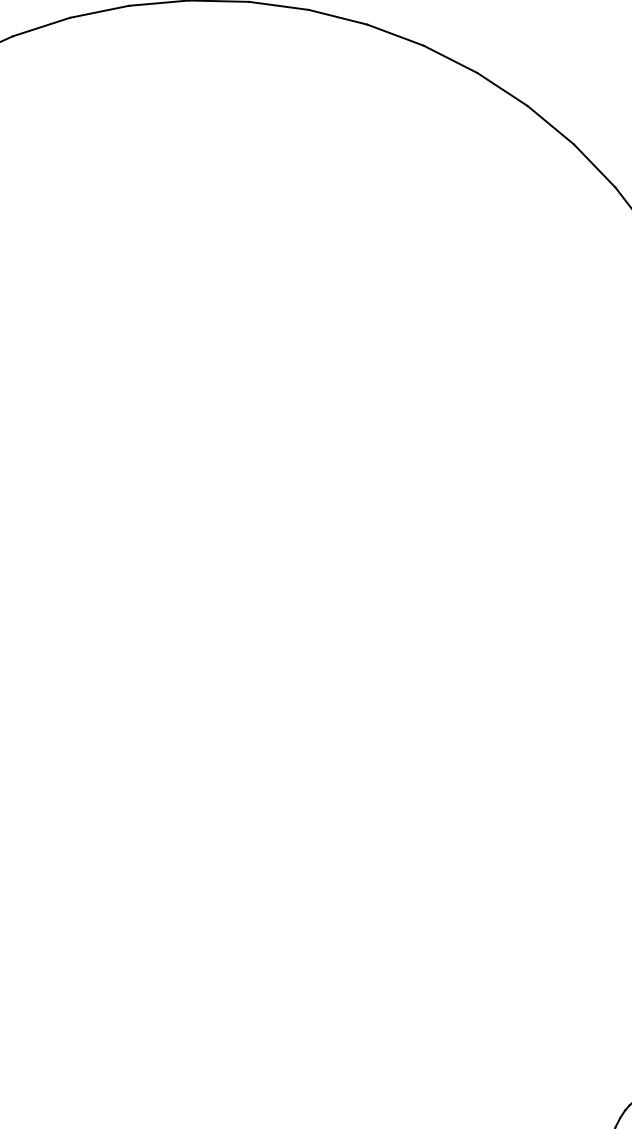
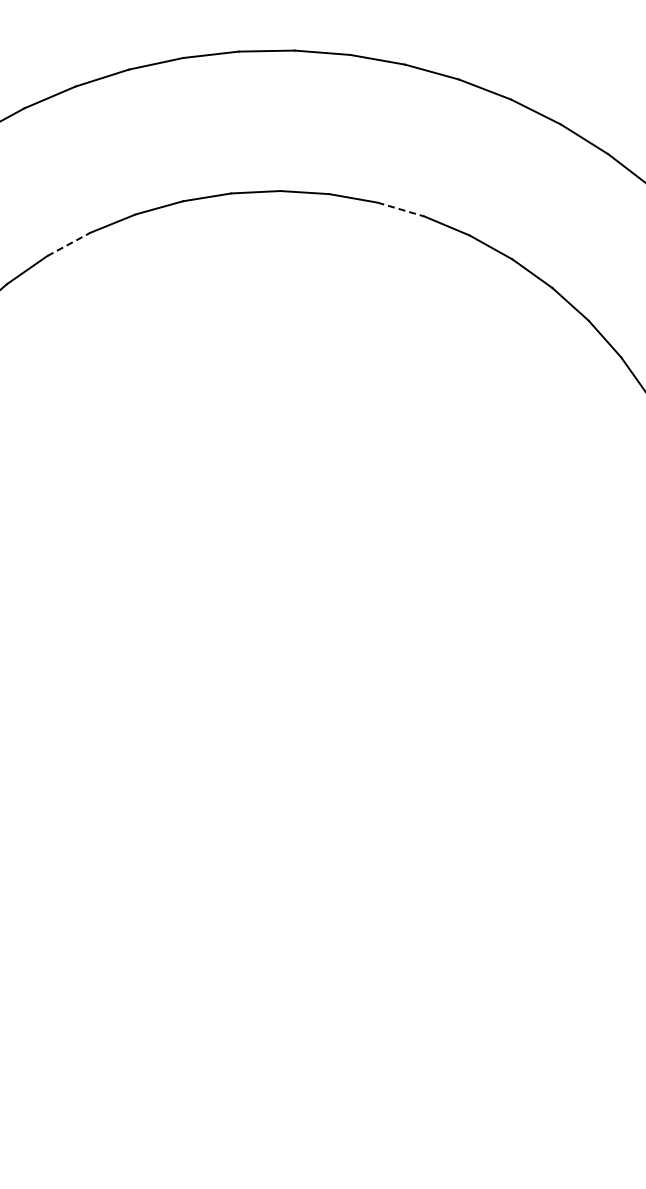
line: (42, 27) -> (69, 244), solid -> dashed
line: (451, 59) -> (401, 209), solid -> dashed

